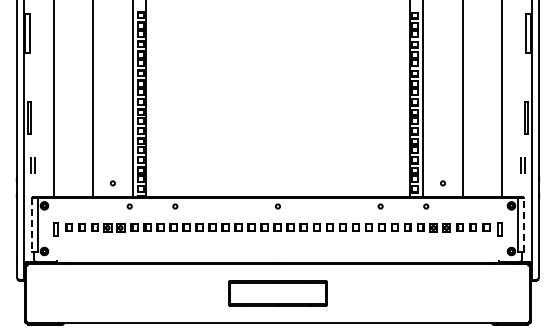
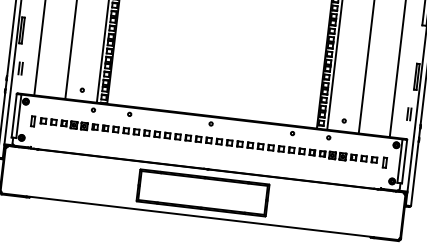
line: (524, 224) -> (405, 161), dashed -> solid
line: (31, 225) -> (13, 116), dashed -> solid
part: (277, 293) -> (202, 192), size x1.67

